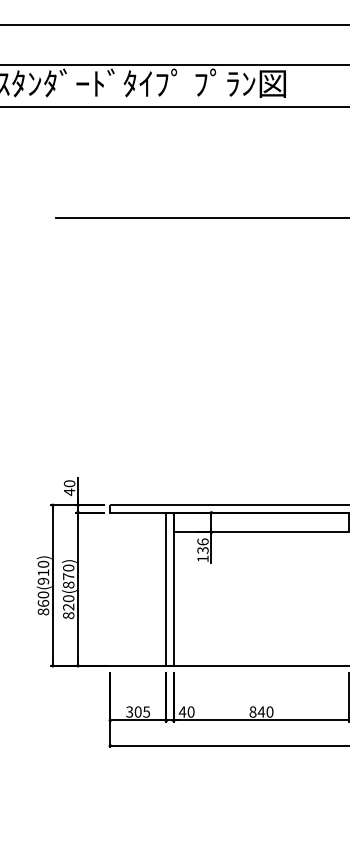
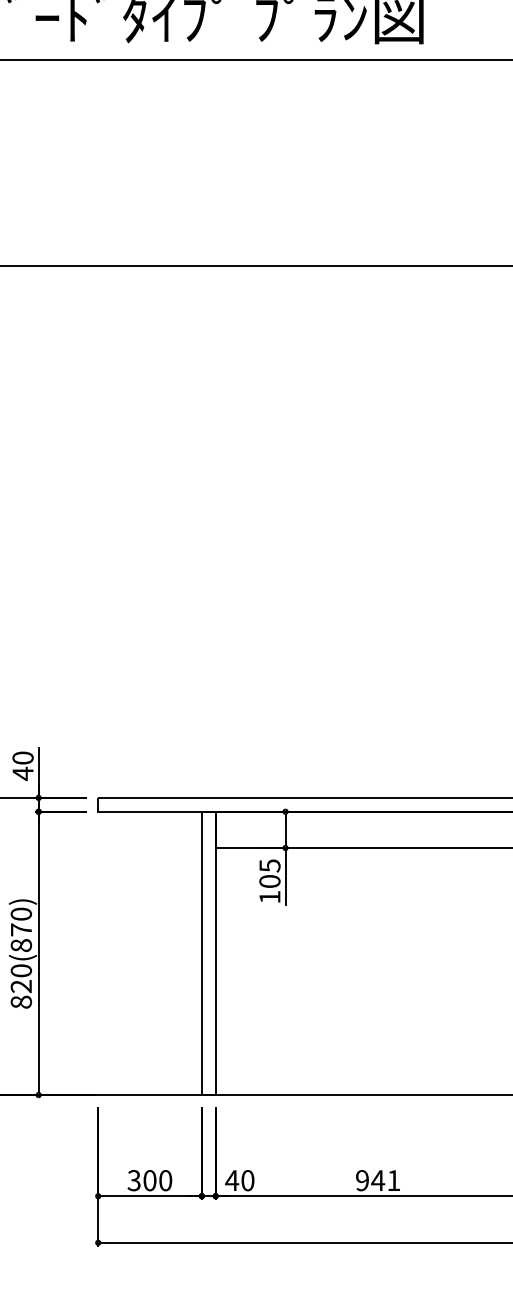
text: (202, 545) -> (268, 872), 136 -> 105
text: (146, 711) -> (165, 1179), 305 -> 300
text: (261, 711) -> (378, 1179), 840 -> 941

